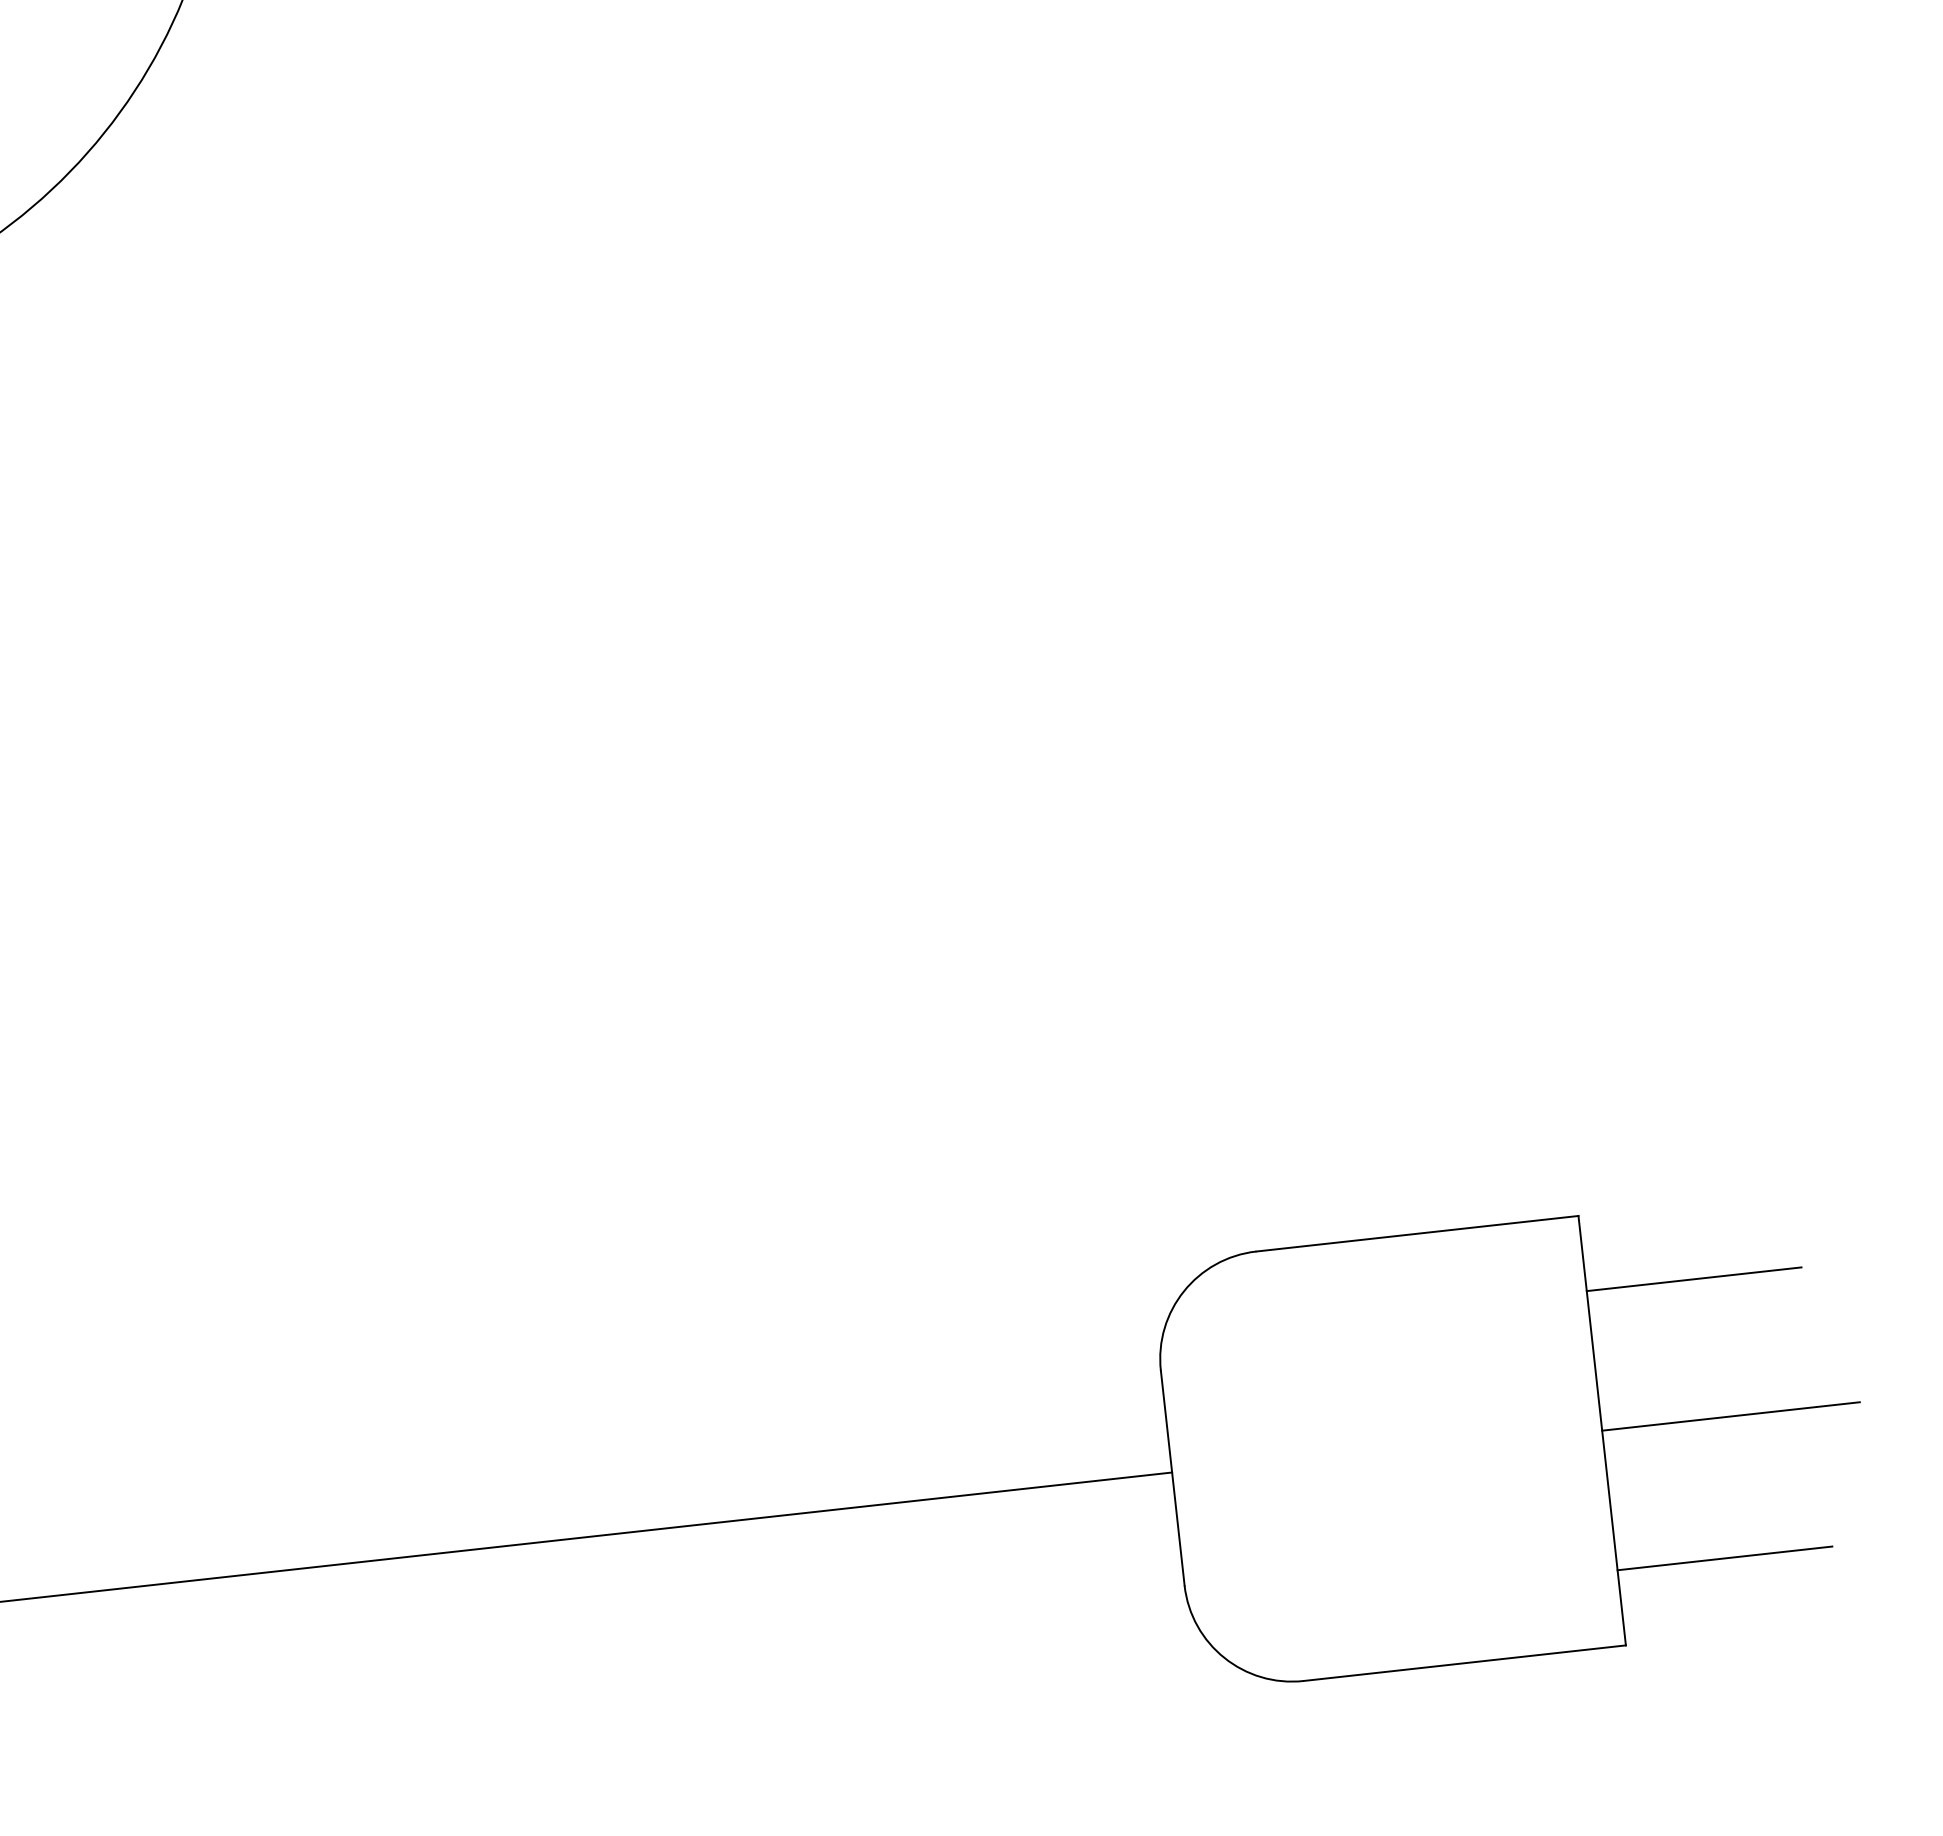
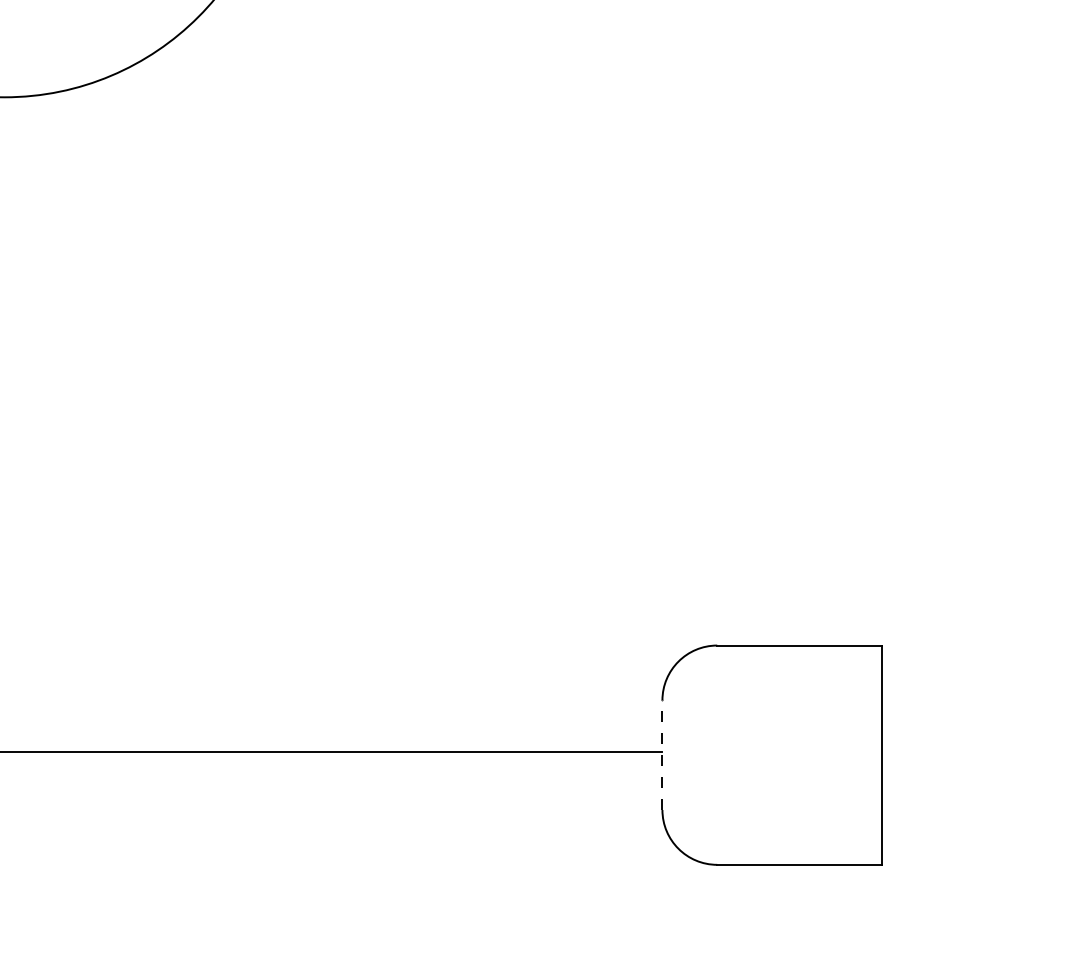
line: (1693, 1278) -> (936, 683), removed
line: (1731, 1417) -> (947, 755), removed
line: (1172, 1478) -> (662, 755), solid -> dashed
line: (1724, 1558) -> (936, 826), removed

